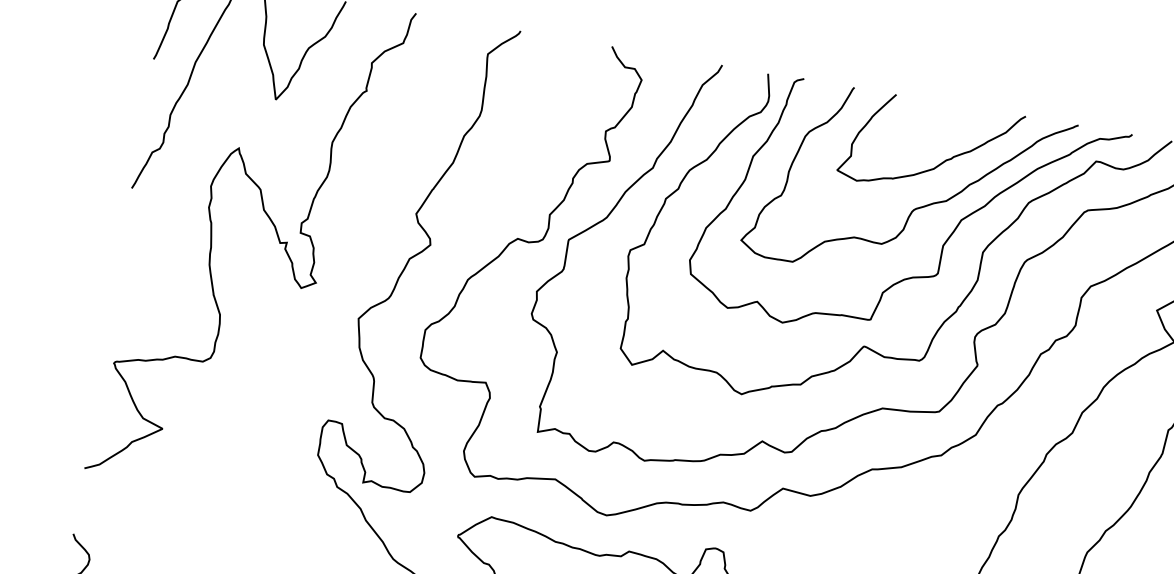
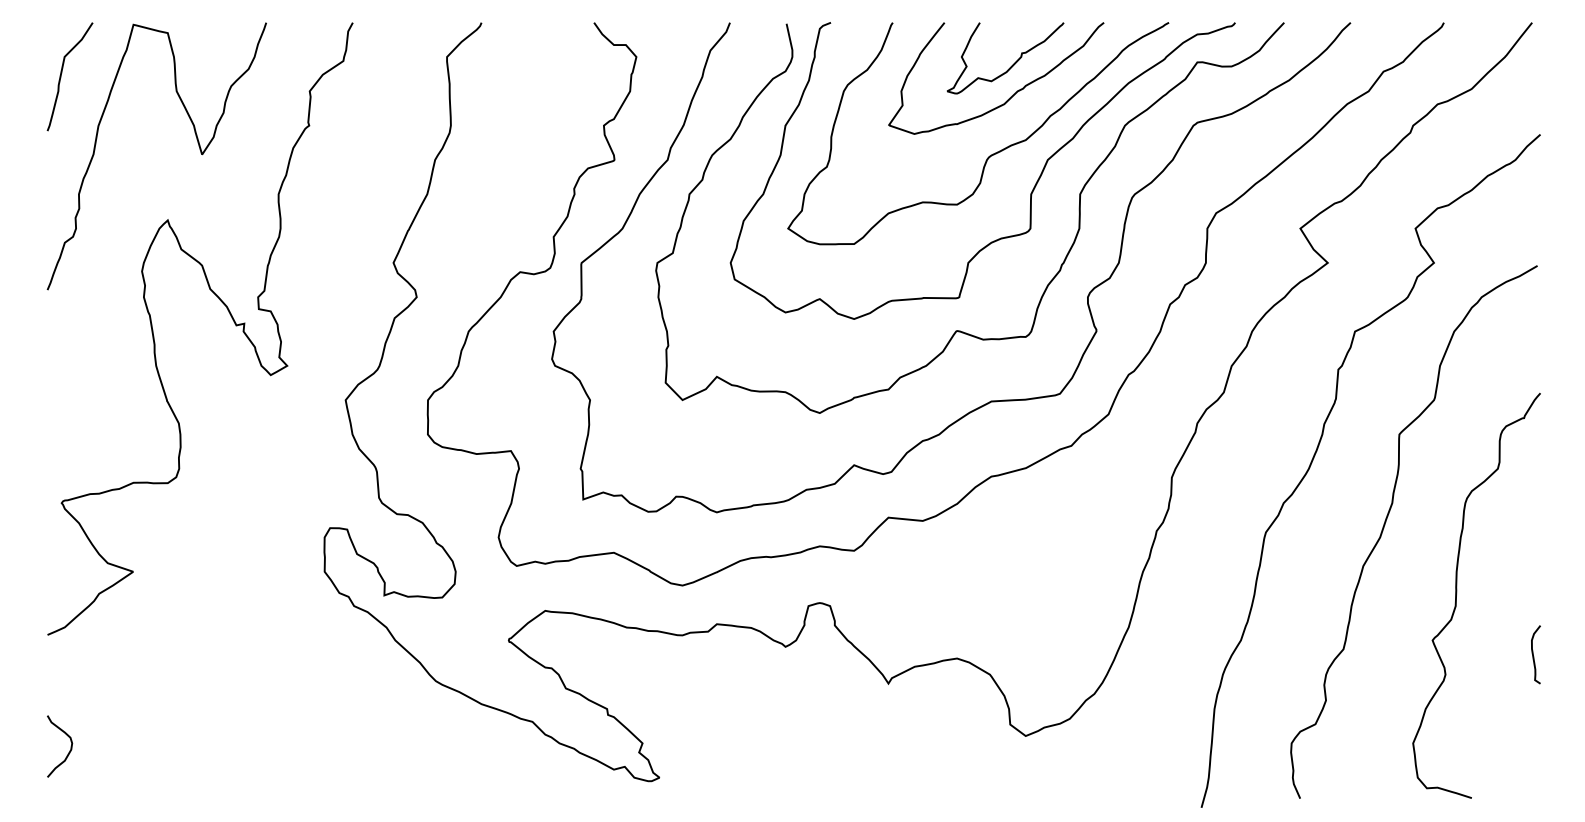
curve: (945, 137) -> (1012, 64), added

